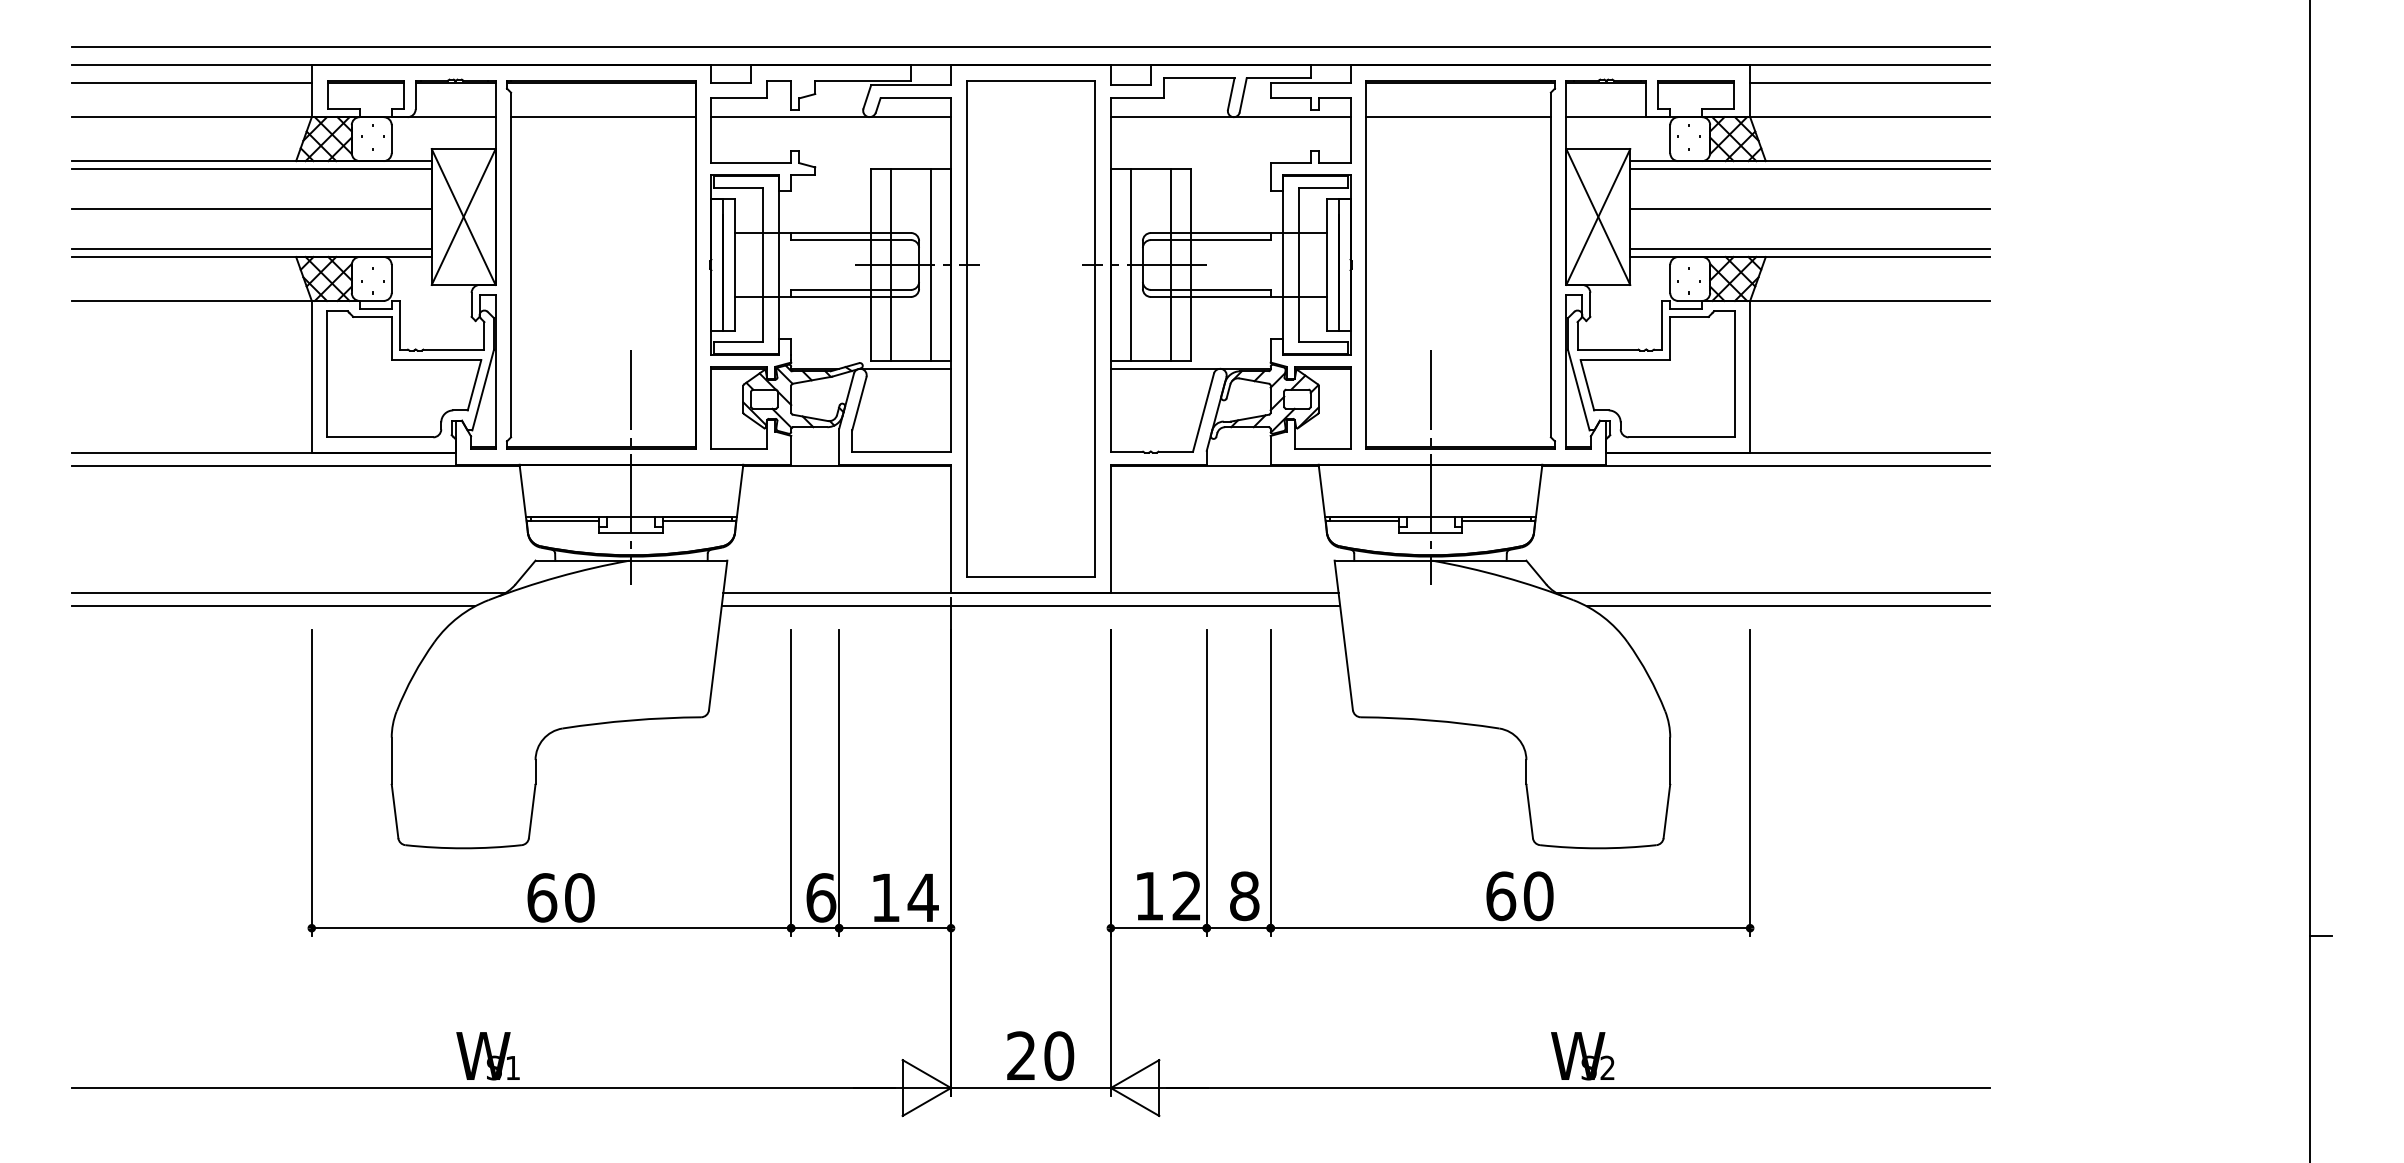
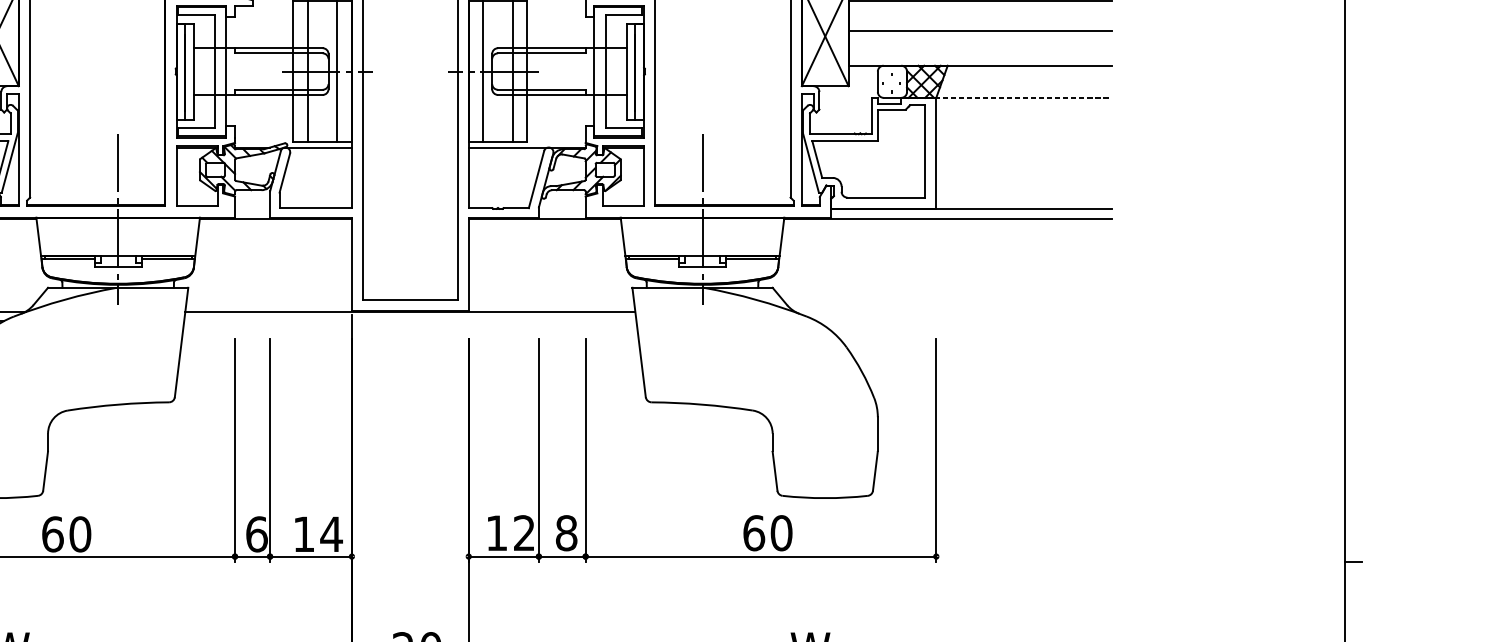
line: (1809, 249) -> (979, 60), removed
line: (1869, 300) -> (1023, 97), solid -> dashed
line: (1772, 593) -> (952, 311), removed
line: (1030, 606) -> (410, 321), removed
line: (1787, 606) -> (963, 321), removed

